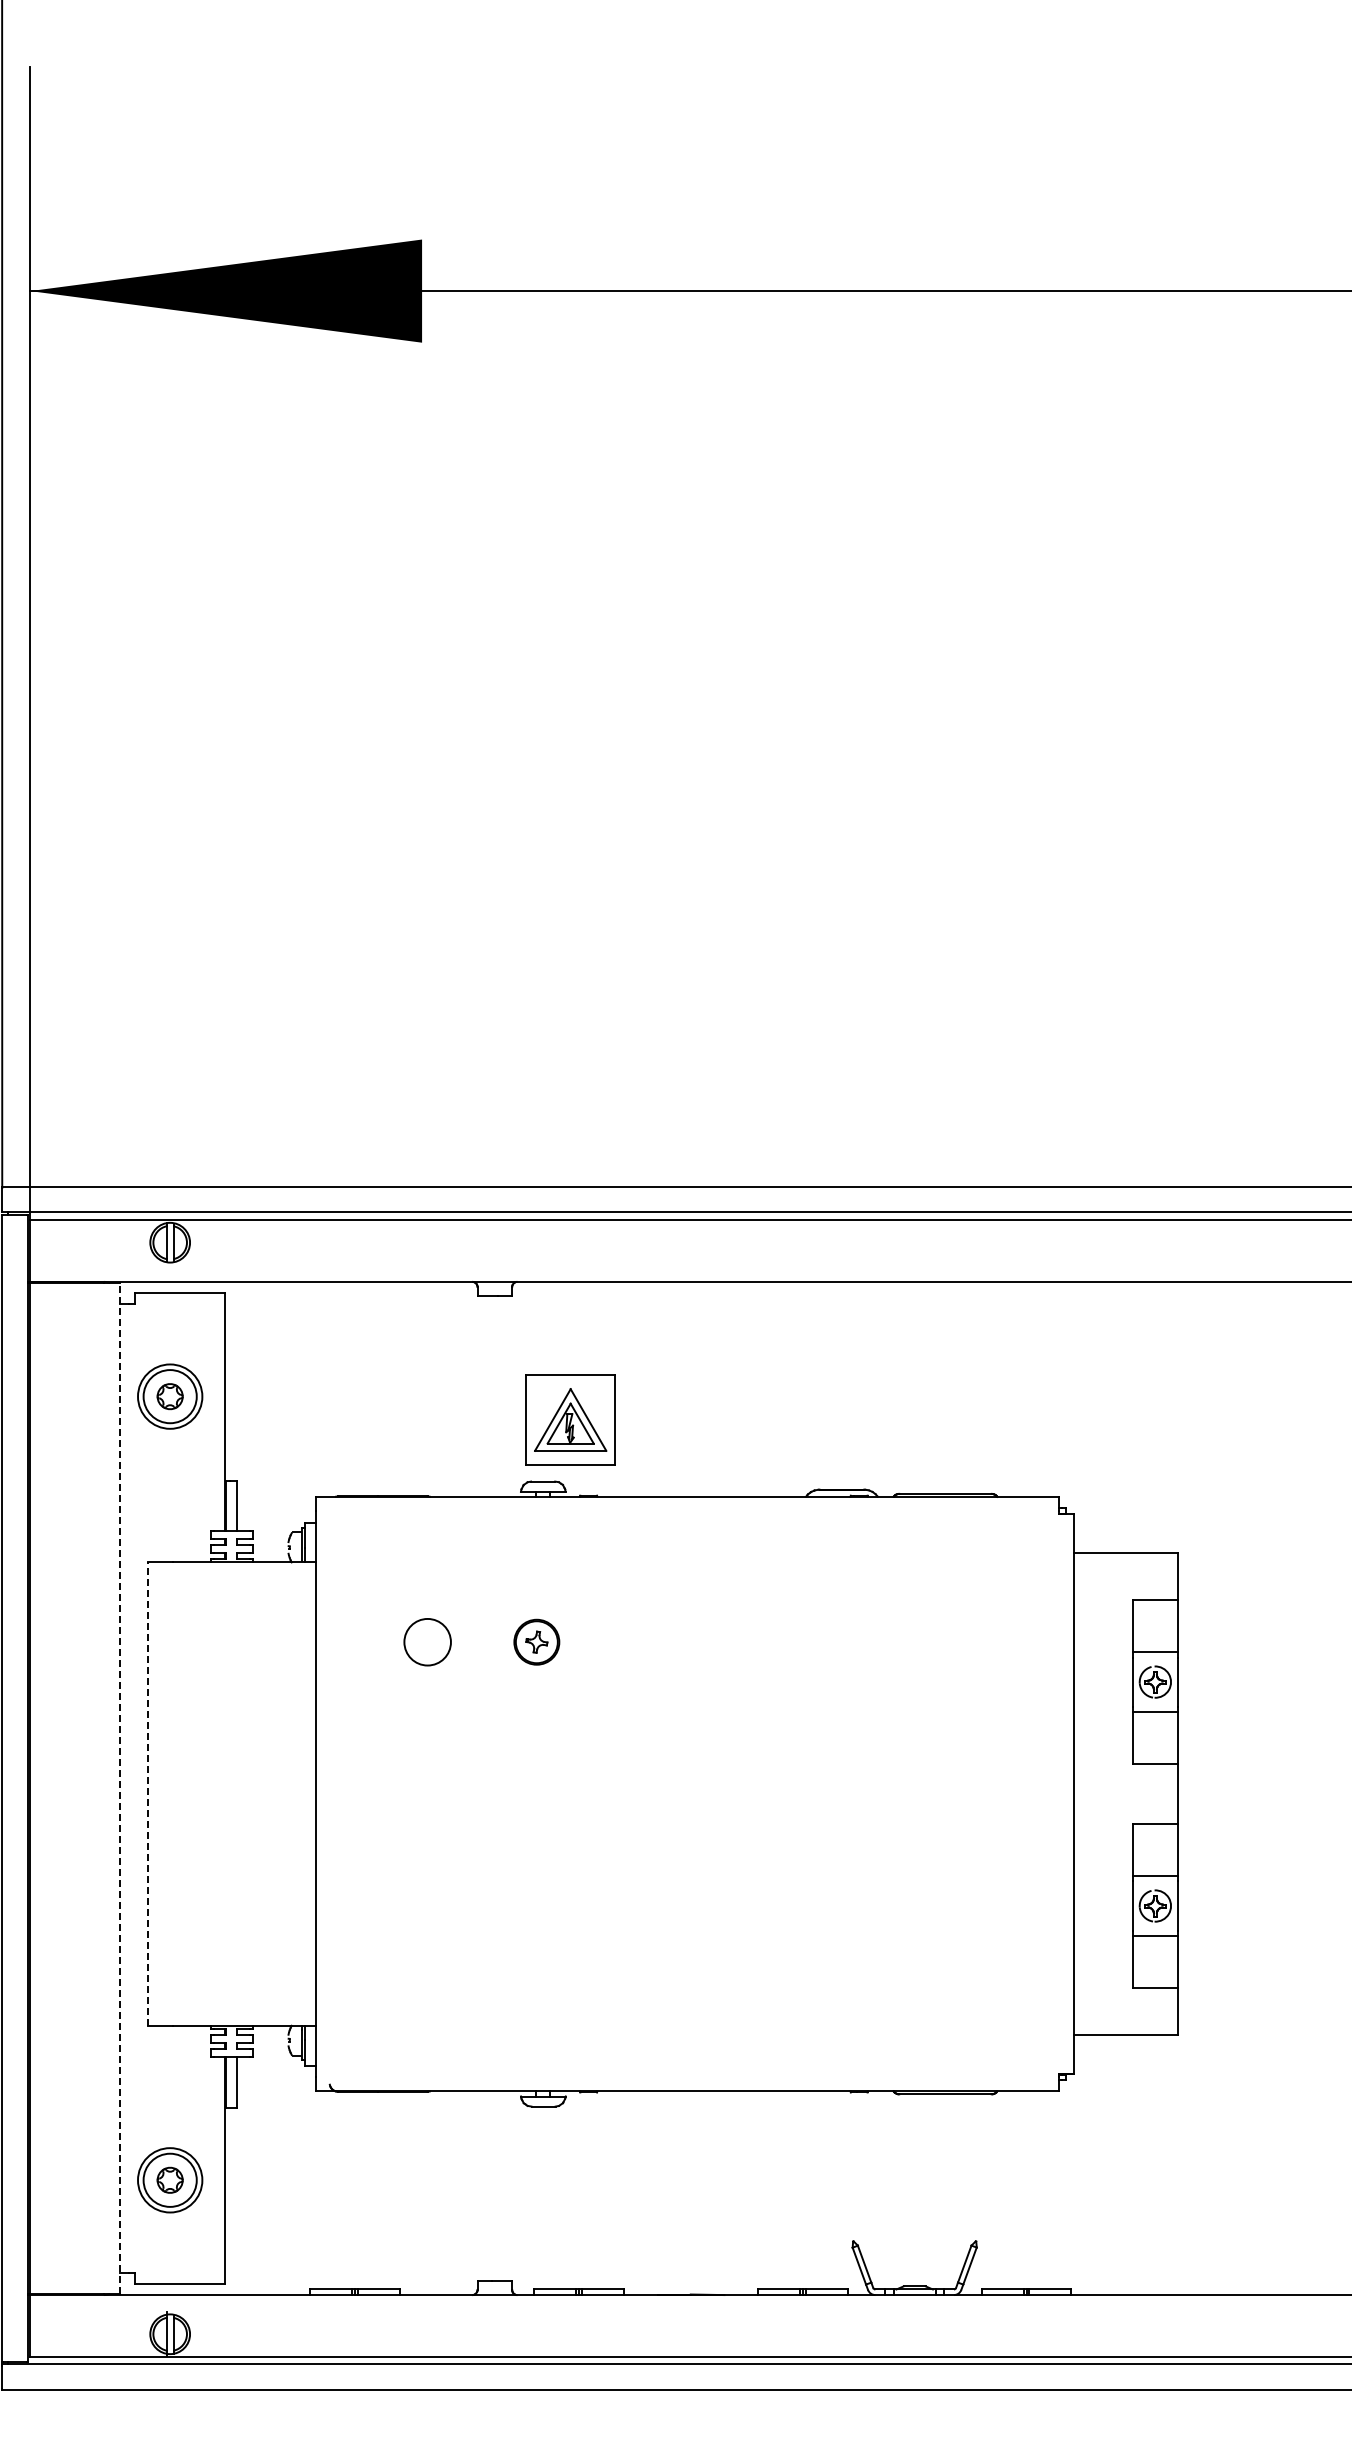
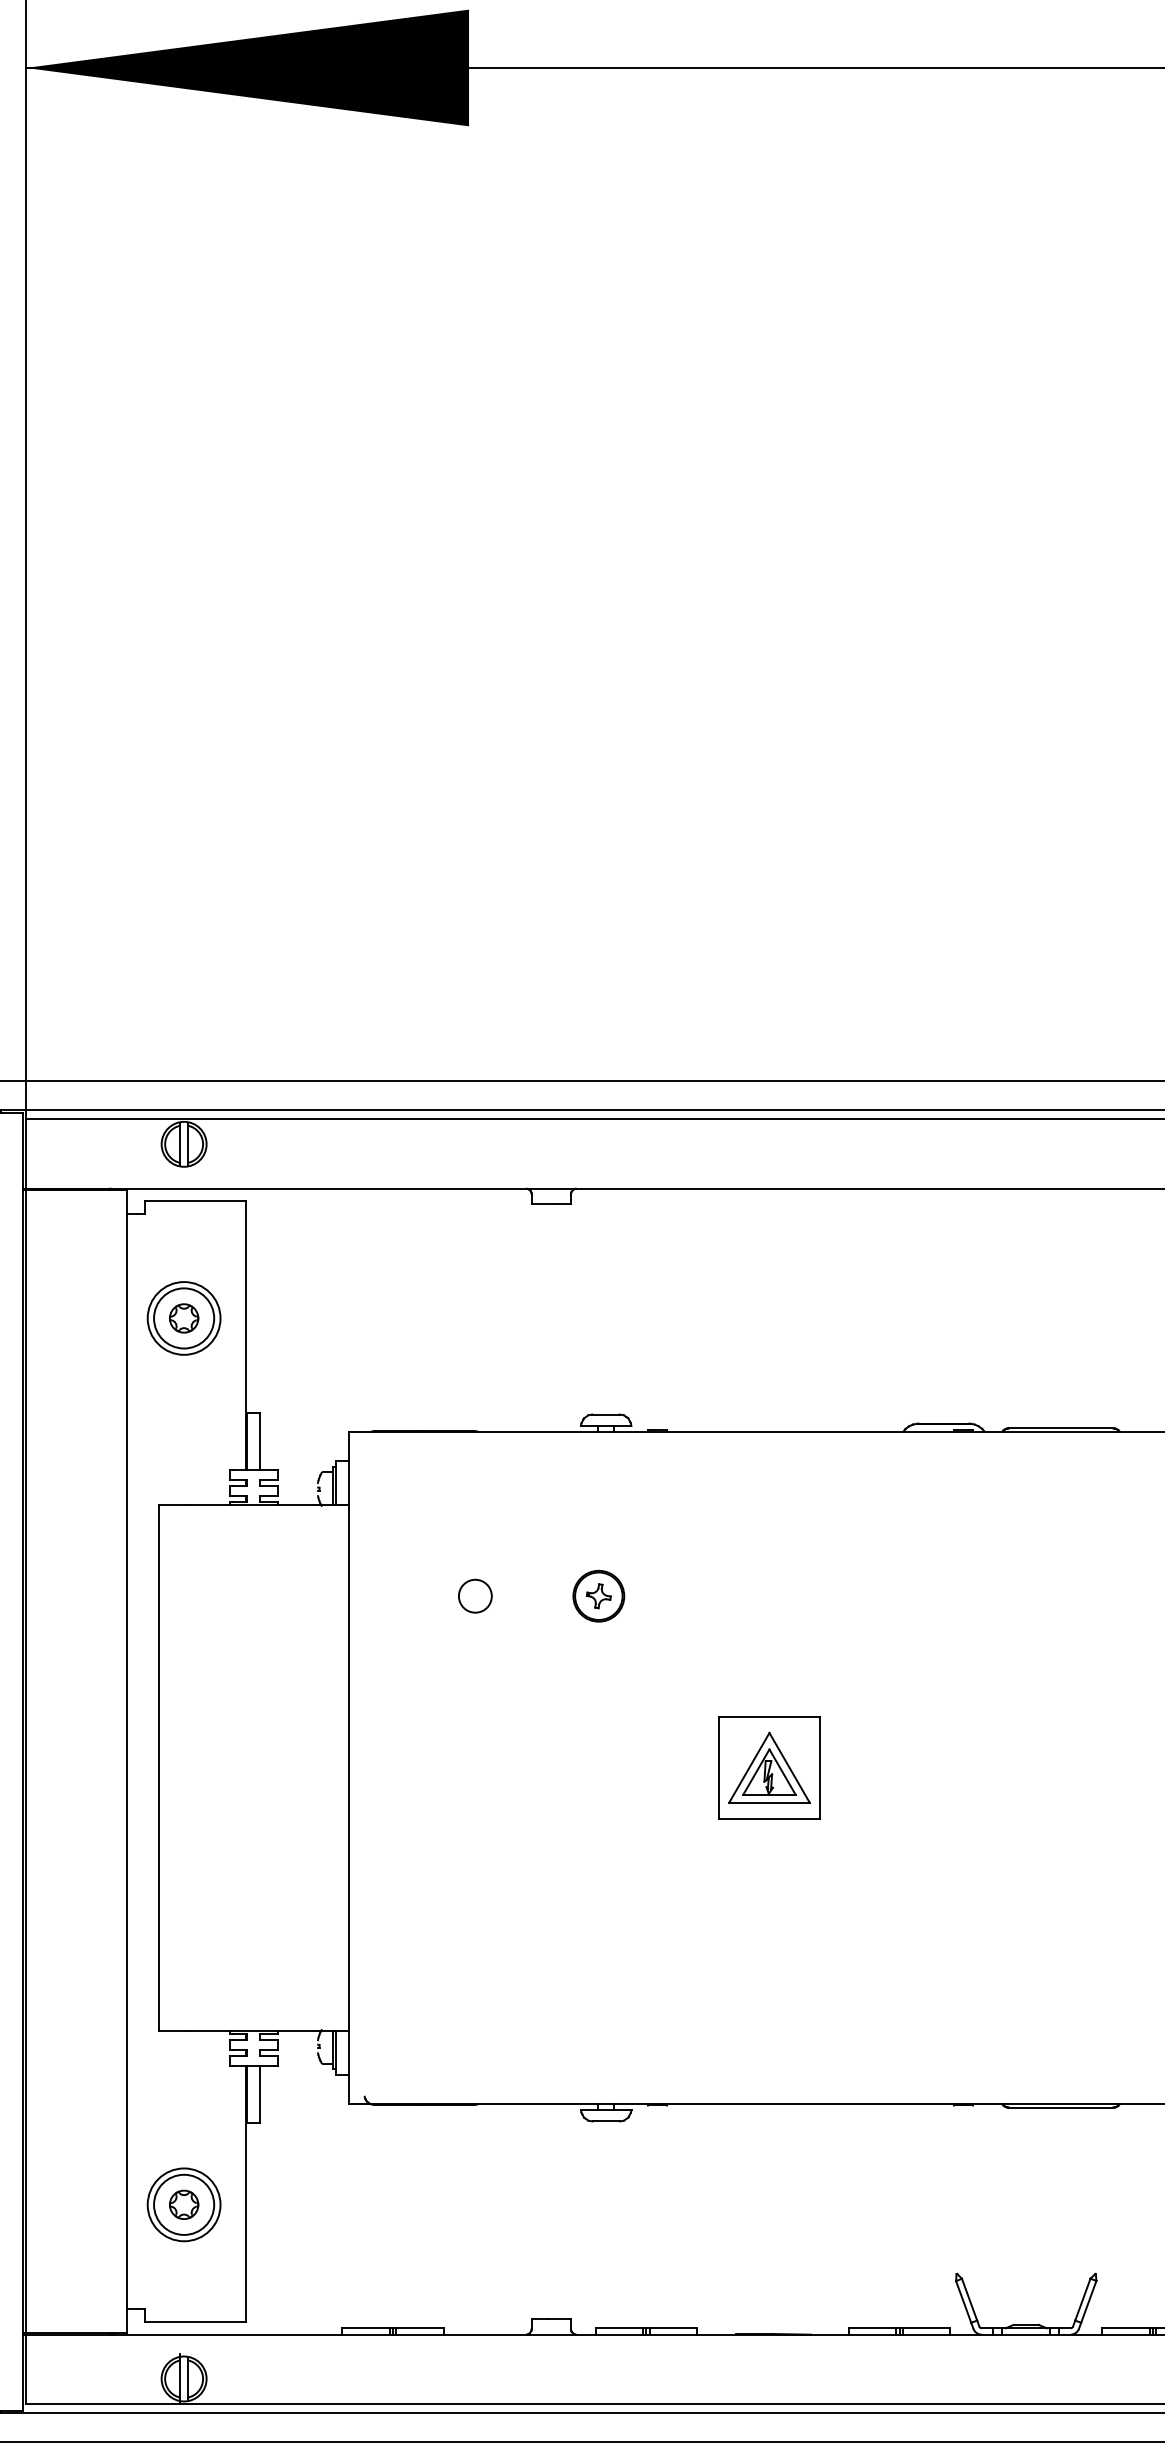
part: (570, 1419) -> (769, 1767), moved
circle: (427, 1641) -> (475, 1595), size x0.62
line: (119, 1787) -> (126, 1760), dashed -> solid
line: (147, 1793) -> (158, 1767), dashed -> solid

